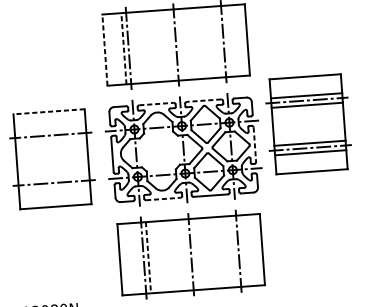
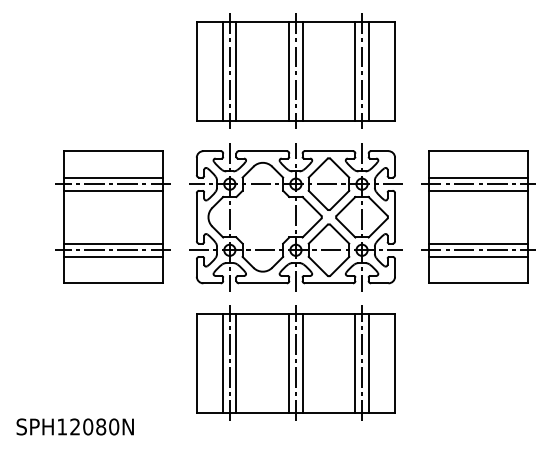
line: (228, 40) -> (368, 70), added
line: (218, 41) -> (355, 70), added
line: (171, 44) -> (289, 70), added
line: (180, 44) -> (302, 70), added
line: (133, 47) -> (236, 70), added
line: (124, 48) -> (223, 71), dashed -> solid
line: (104, 50) -> (196, 71), dashed -> solid
line: (203, 100) -> (328, 151), dashed -> solid
line: (156, 104) -> (262, 151), dashed -> solid
line: (49, 112) -> (113, 151), dashed -> solid
part: (308, 123) -> (478, 216), moved
line: (49, 130) -> (112, 177), added
line: (50, 140) -> (112, 190), added
line: (255, 144) -> (395, 217), dashed -> solid
line: (53, 178) -> (112, 243), added
line: (53, 187) -> (112, 256), added
line: (163, 199) -> (262, 283), dashed -> solid
line: (243, 250) -> (368, 362), added
line: (233, 251) -> (355, 362), added
line: (195, 253) -> (302, 362), added
line: (186, 254) -> (289, 362), added
line: (139, 257) -> (223, 362), added
line: (148, 257) -> (236, 363), dashed -> solid

